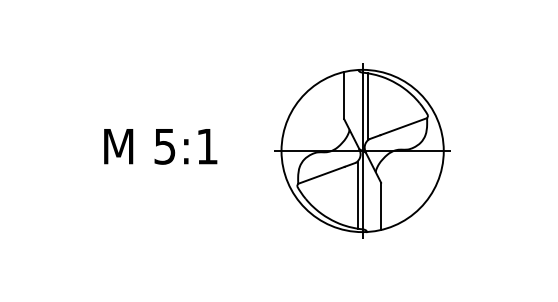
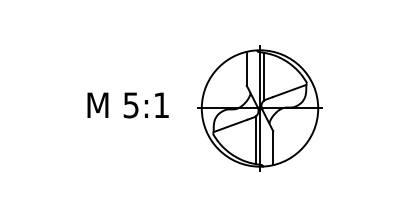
text: (159, 146) -> (127, 105), moved

